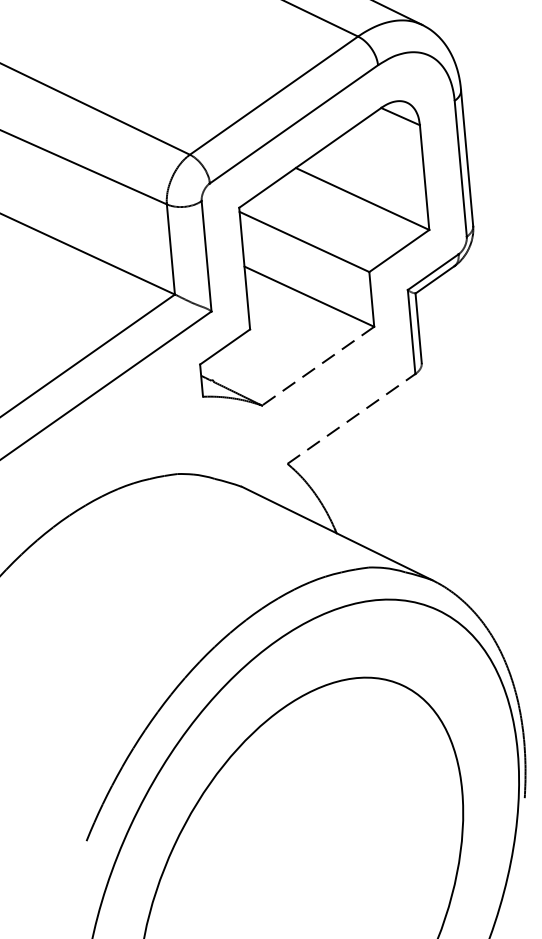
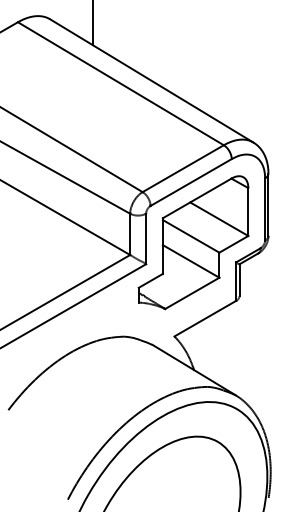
line: (316, 366) -> (191, 293), dashed -> solid
line: (351, 418) -> (205, 318), dashed -> solid

